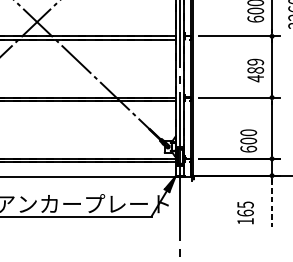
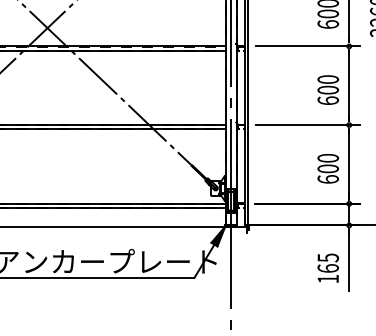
text: (255, 70) -> (328, 90), 489 -> 600
text: (248, 140) -> (327, 168), moved
line: (272, 203) -> (349, 261), dashed -> solid
text: (245, 212) -> (327, 267), moved

